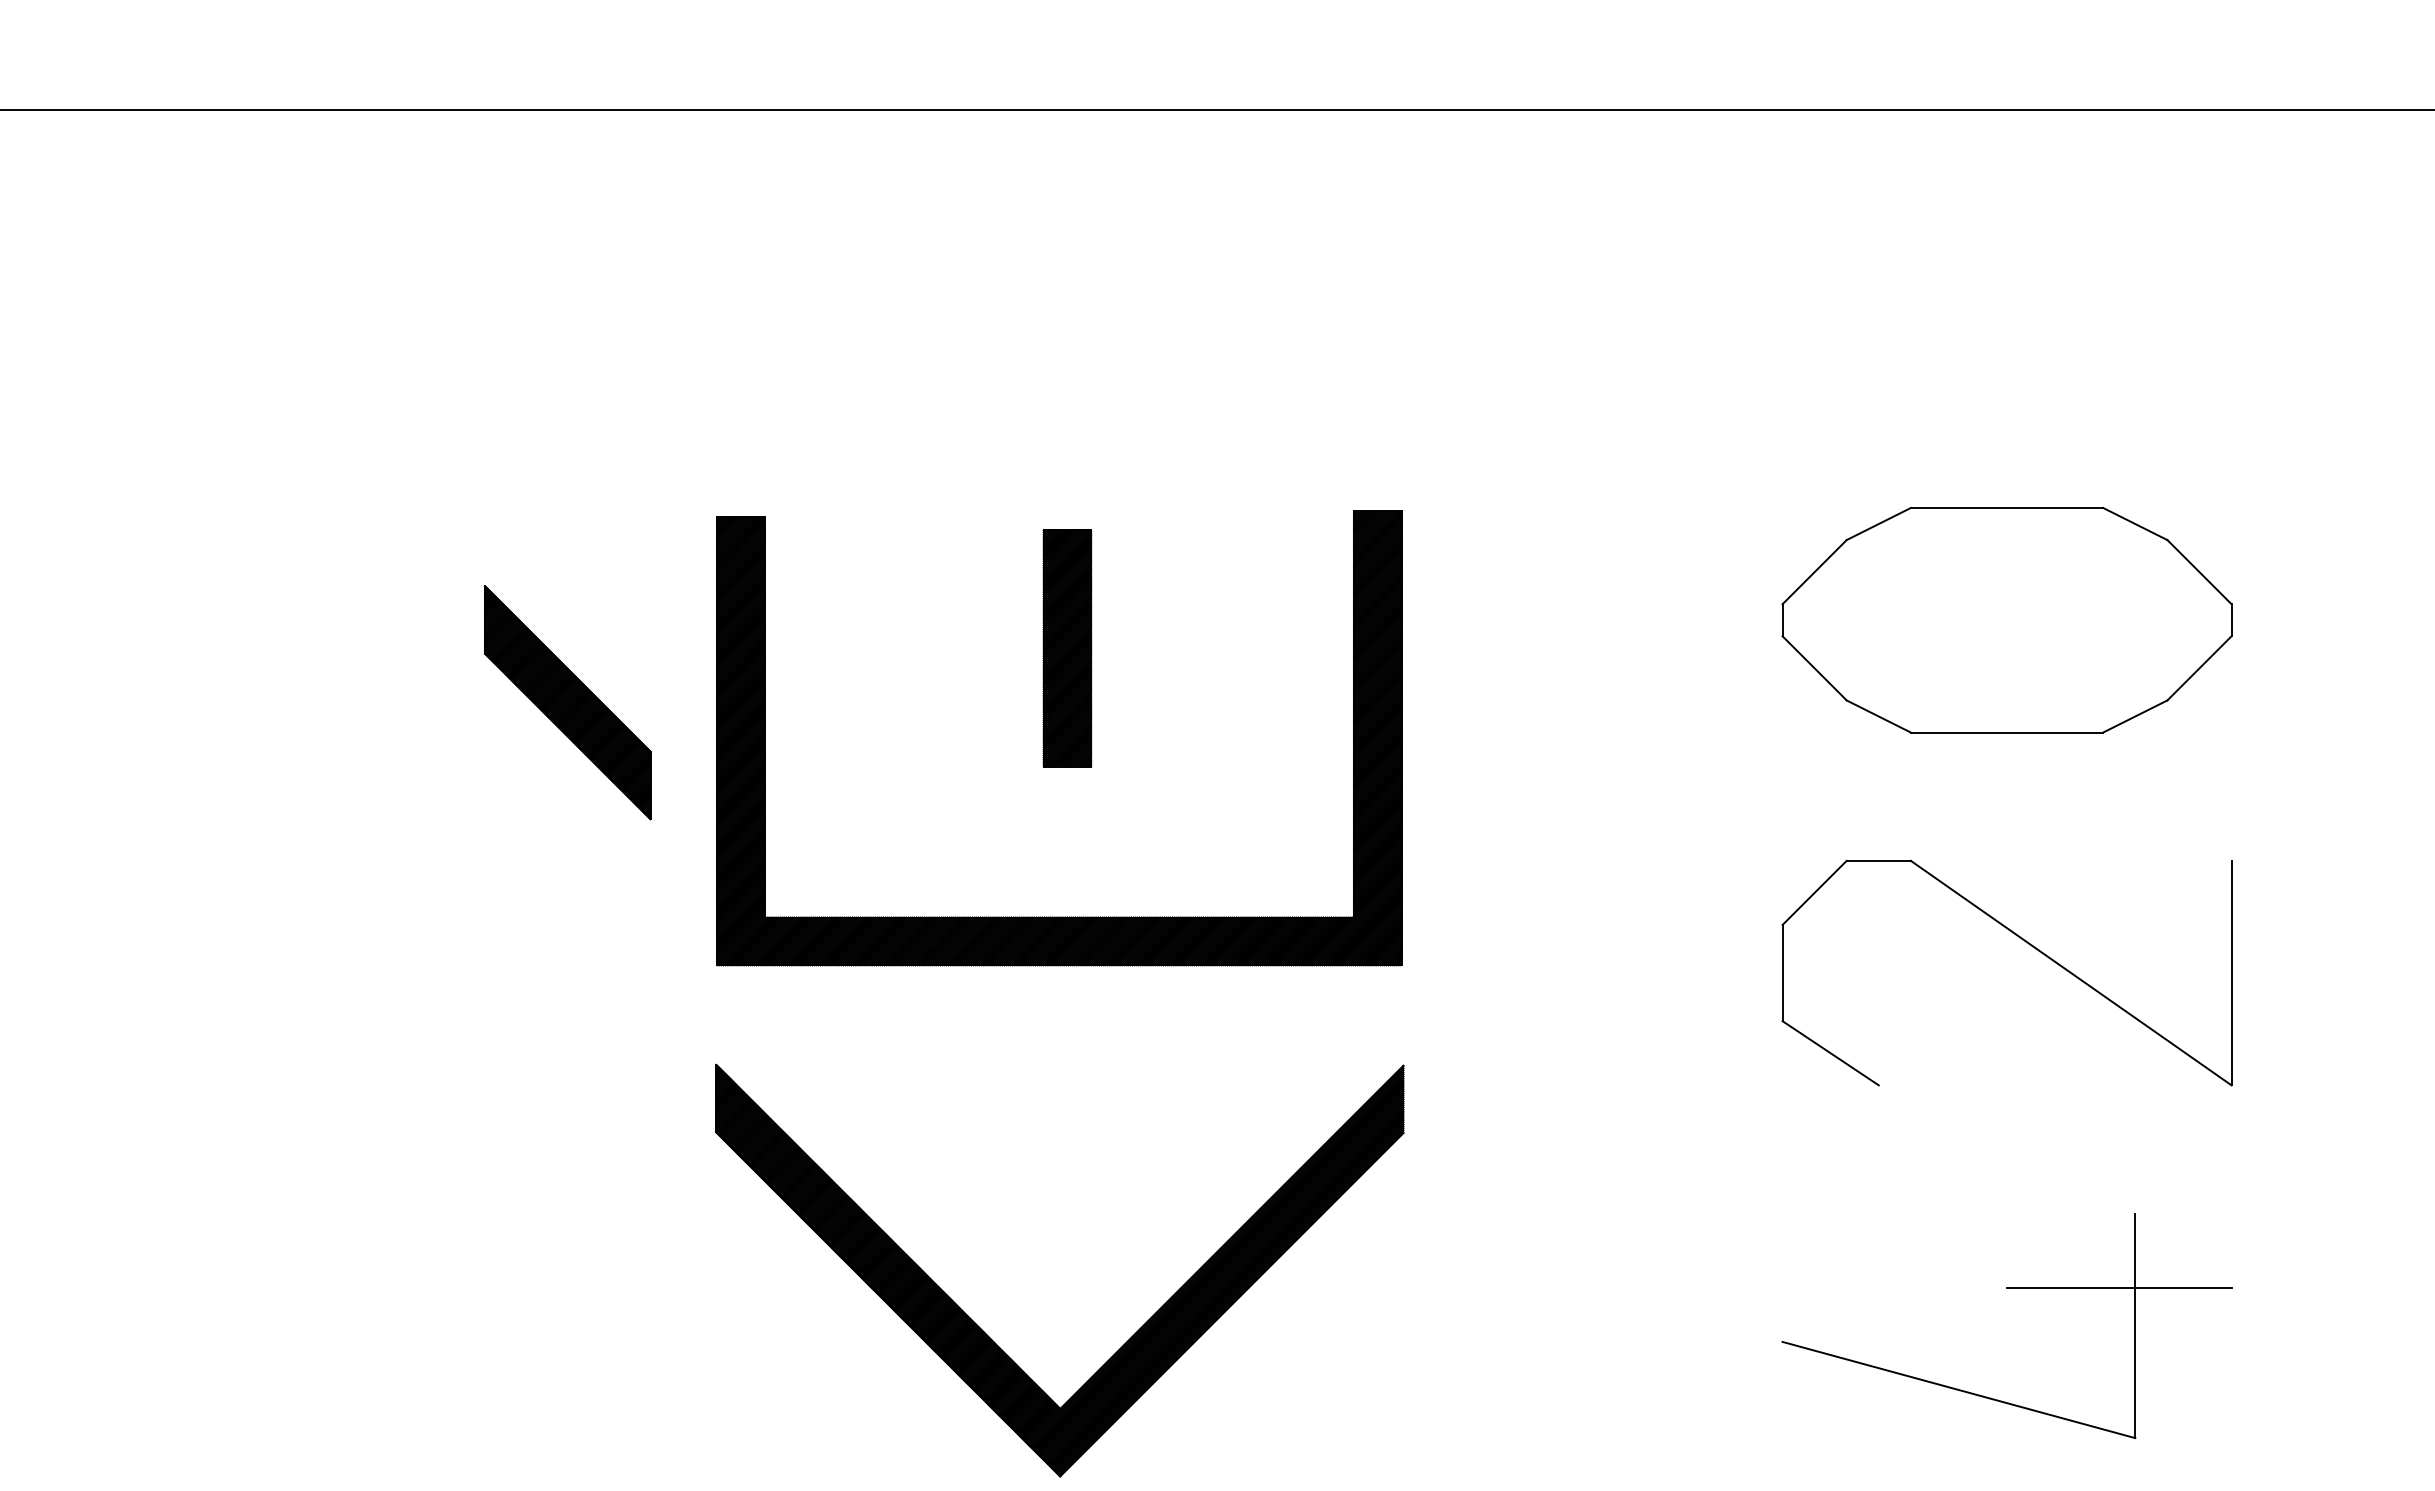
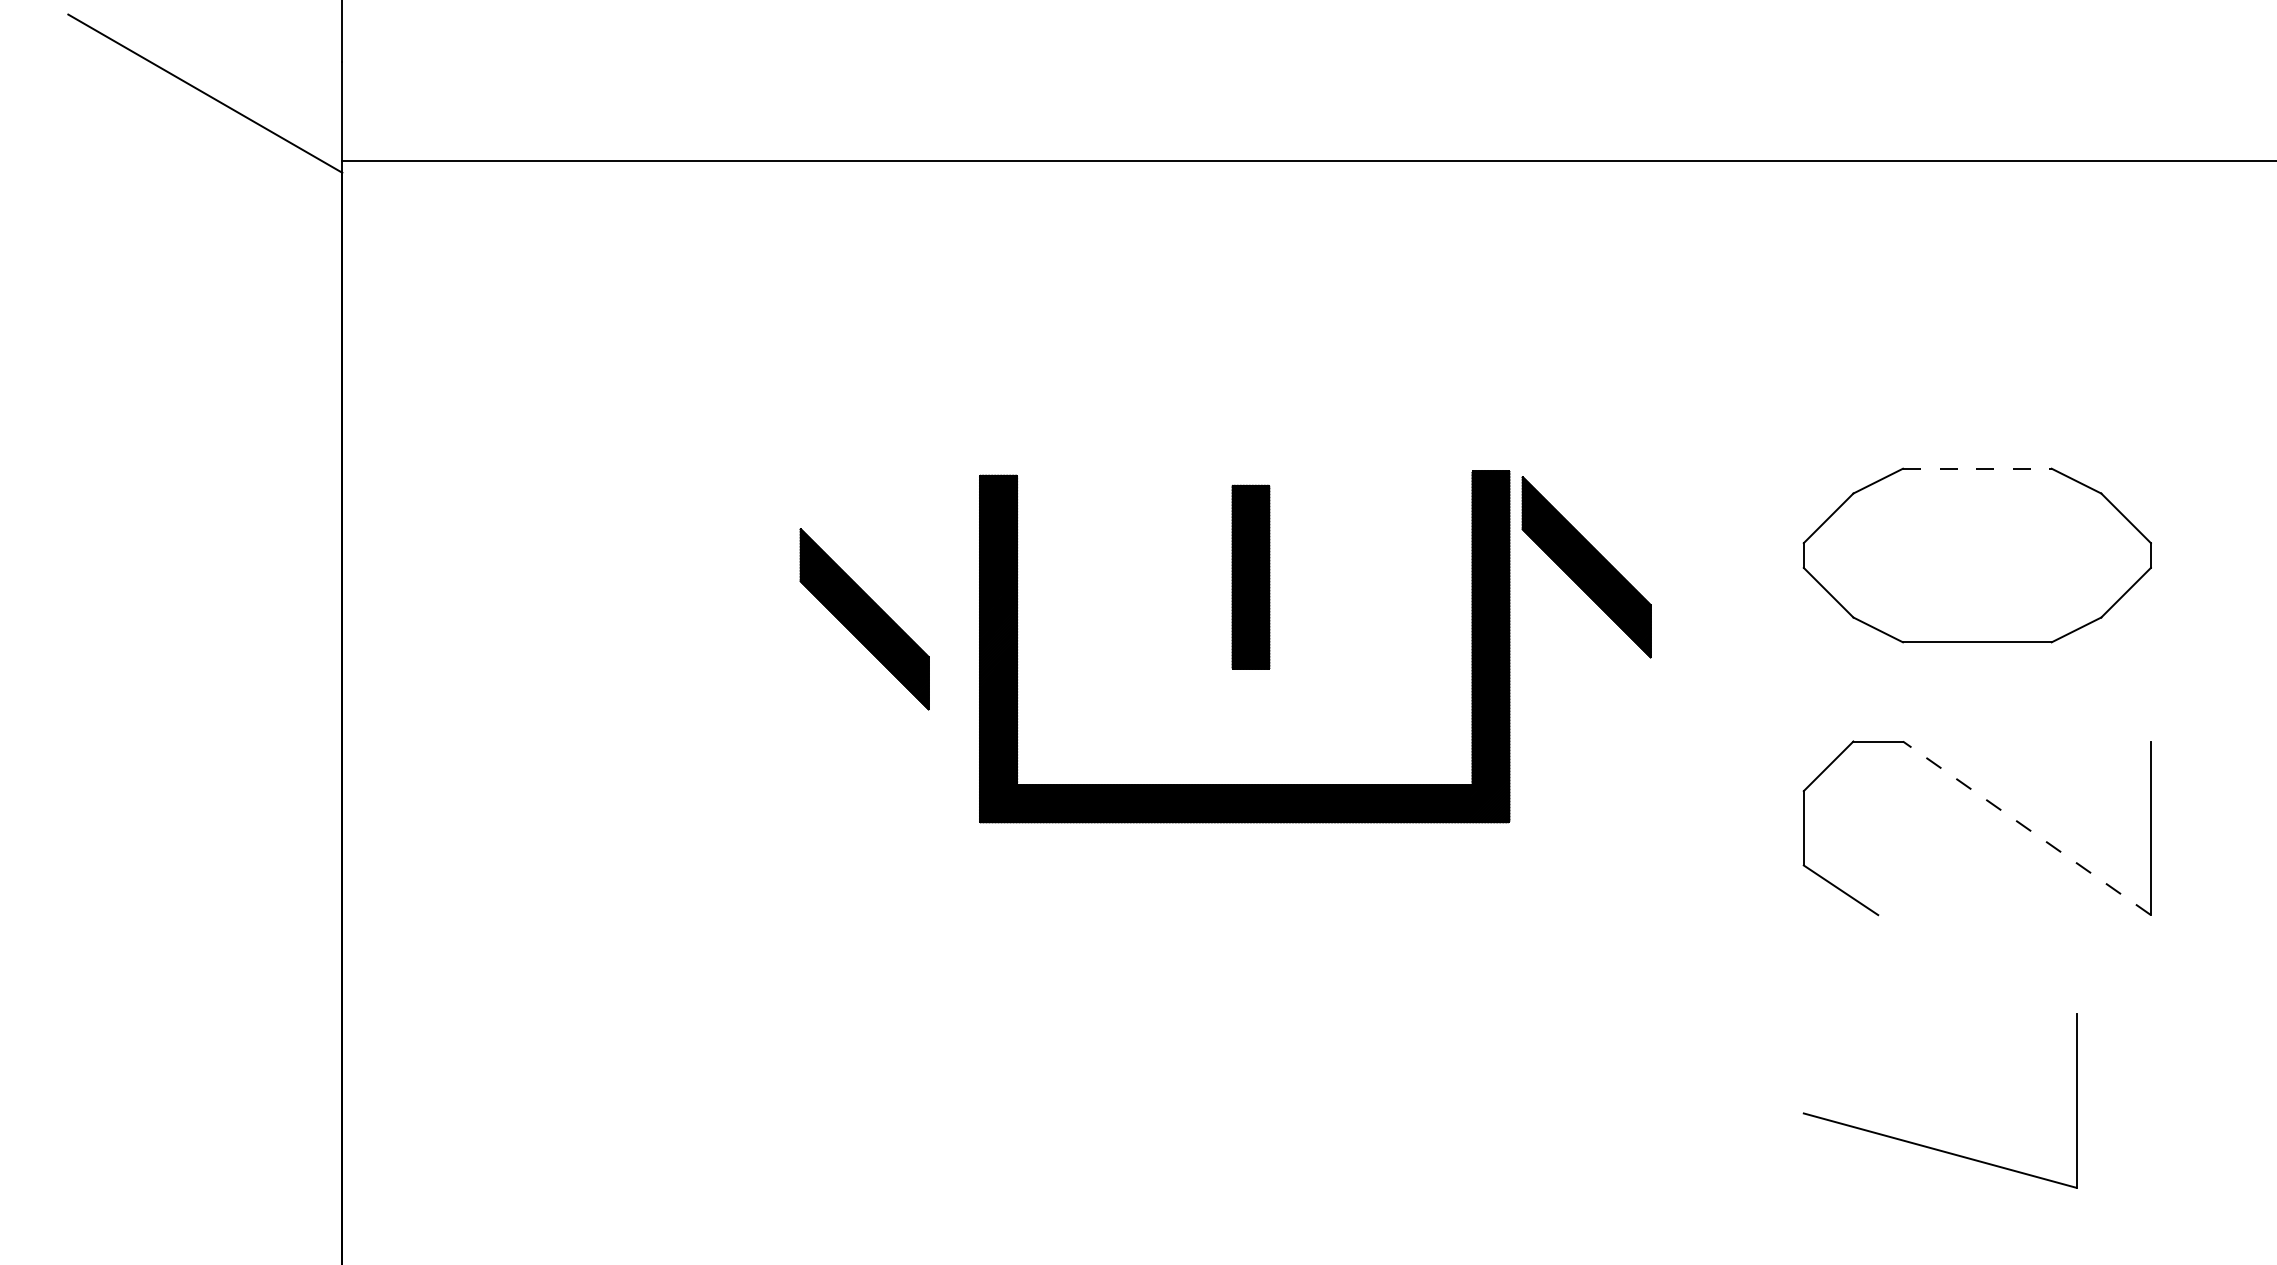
line: (2007, 507) -> (1977, 468), solid -> dashed
part: (1501, 635) -> (1586, 567), added
line: (2070, 973) -> (2026, 828), solid -> dashed
line: (2118, 1288) -> (2063, 1072), removed
part: (991, 1338) -> (1192, 1110), removed

